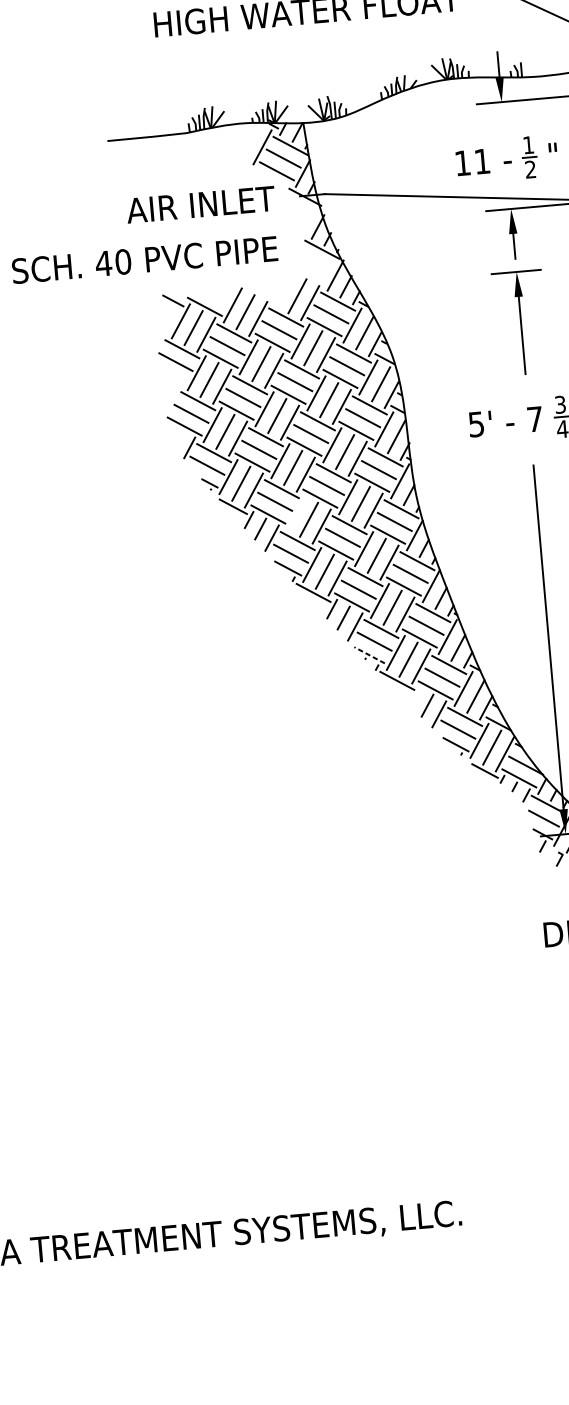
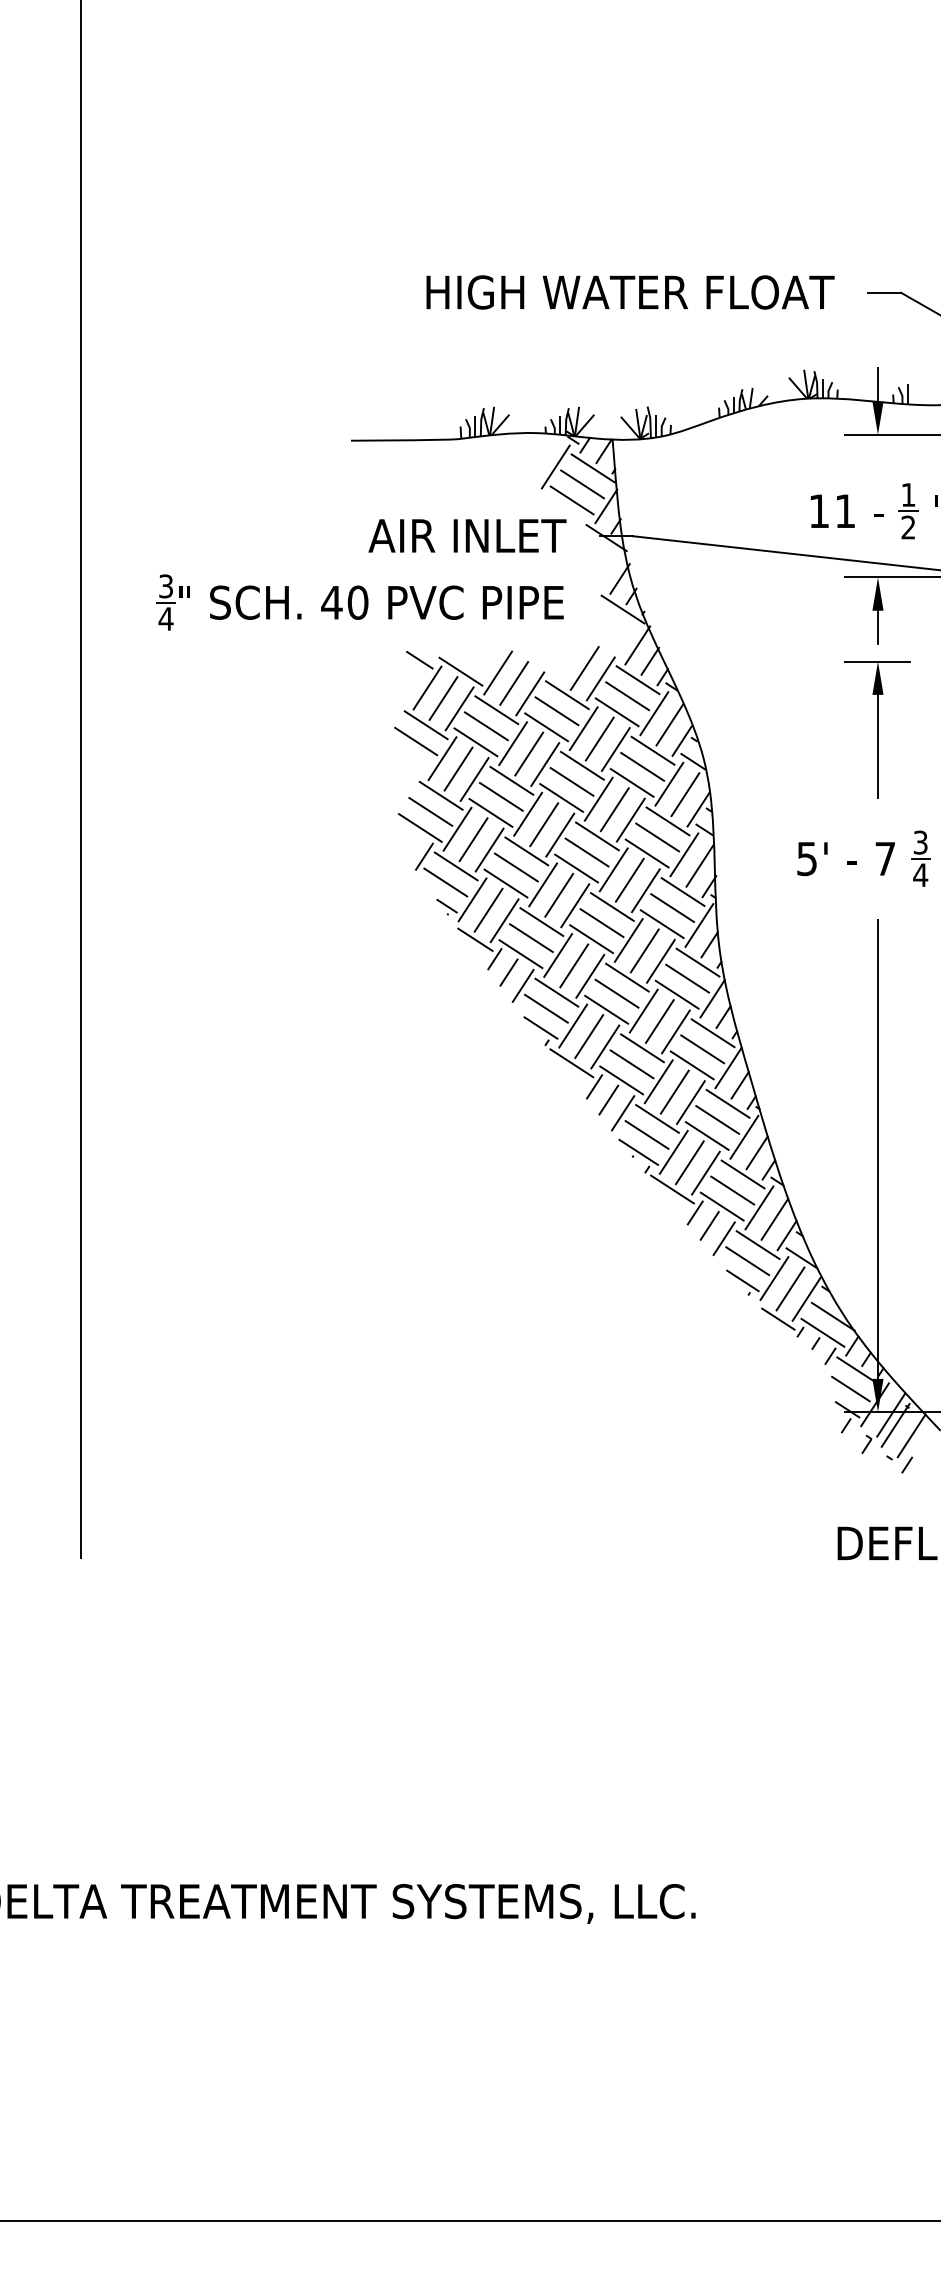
line: (296, 513) -> (558, 955), added
line: (369, 655) -> (638, 1152), dashed -> solid
line: (415, 696) -> (694, 1212), added

